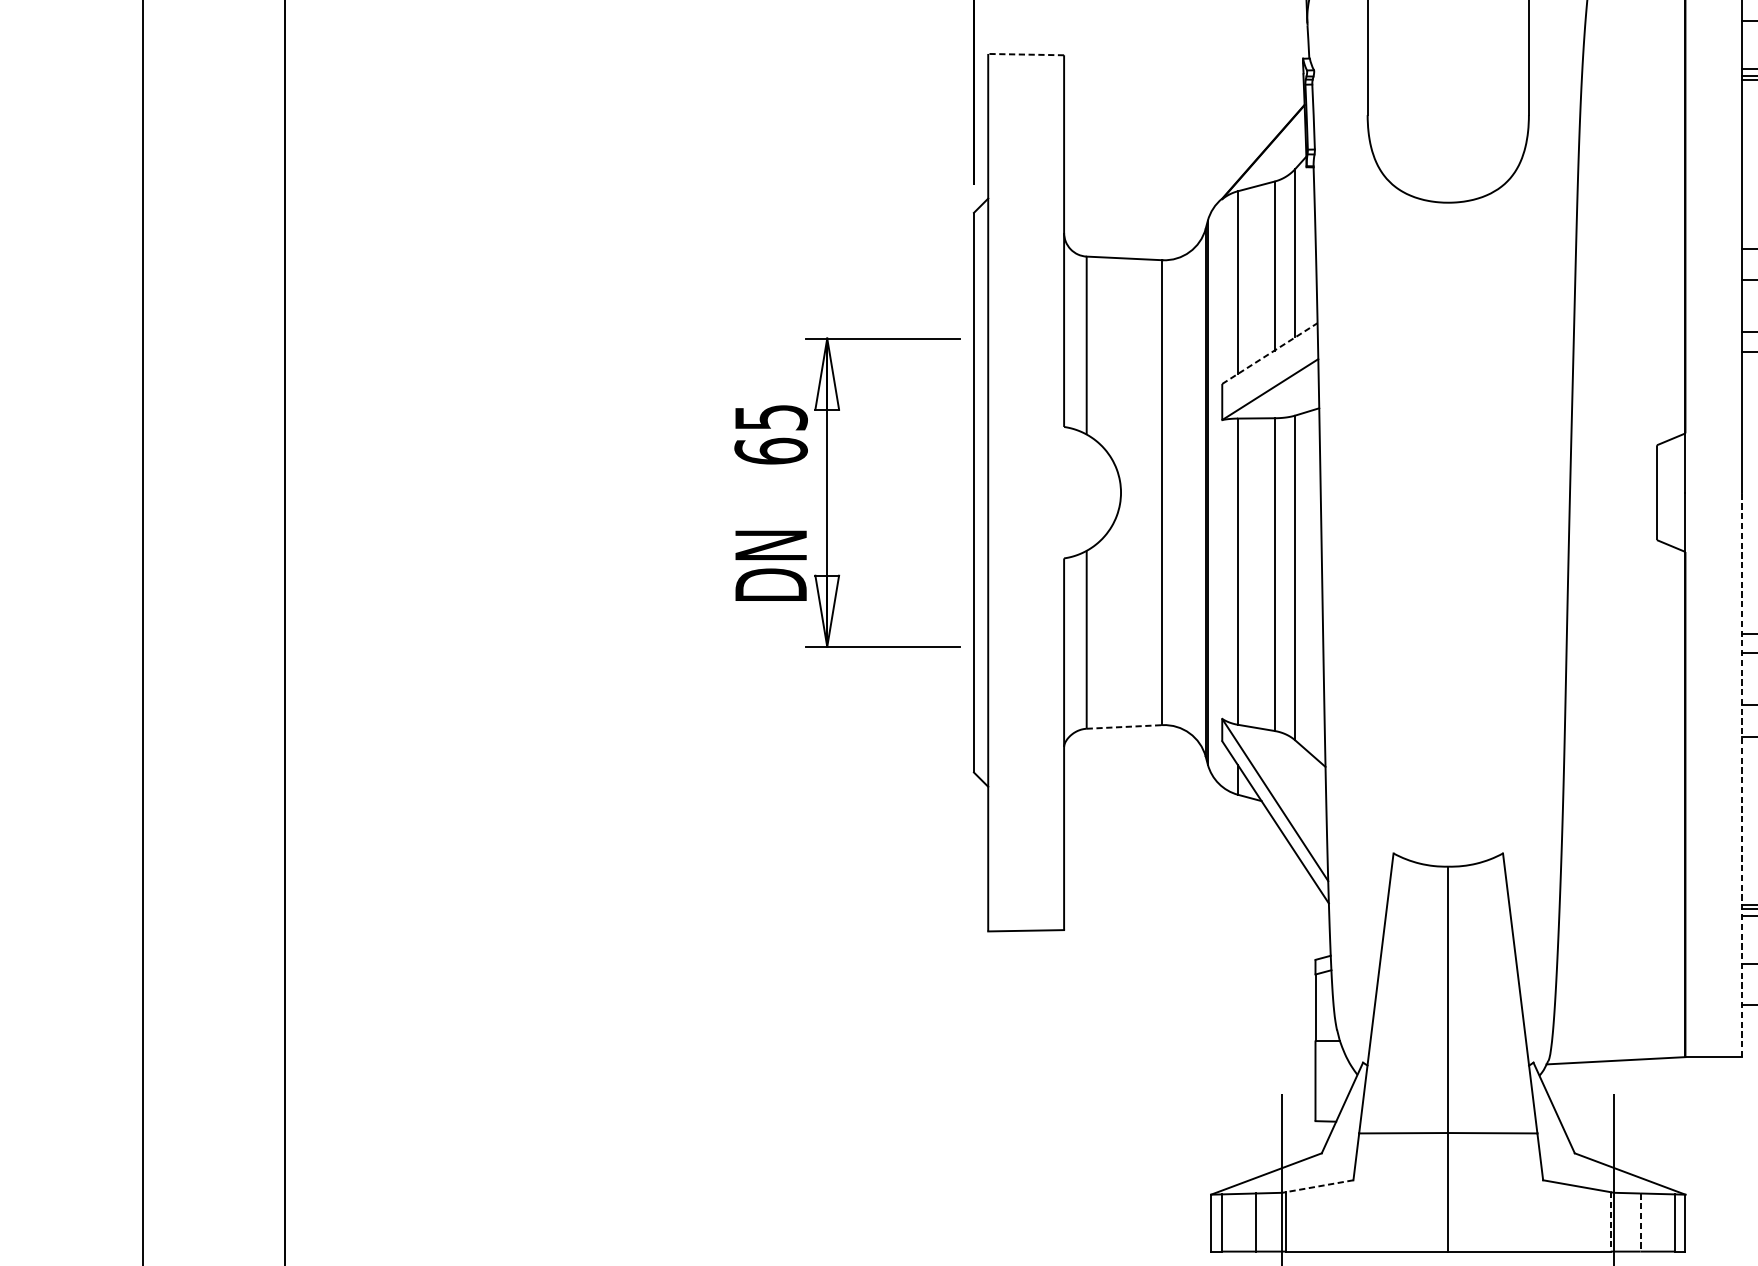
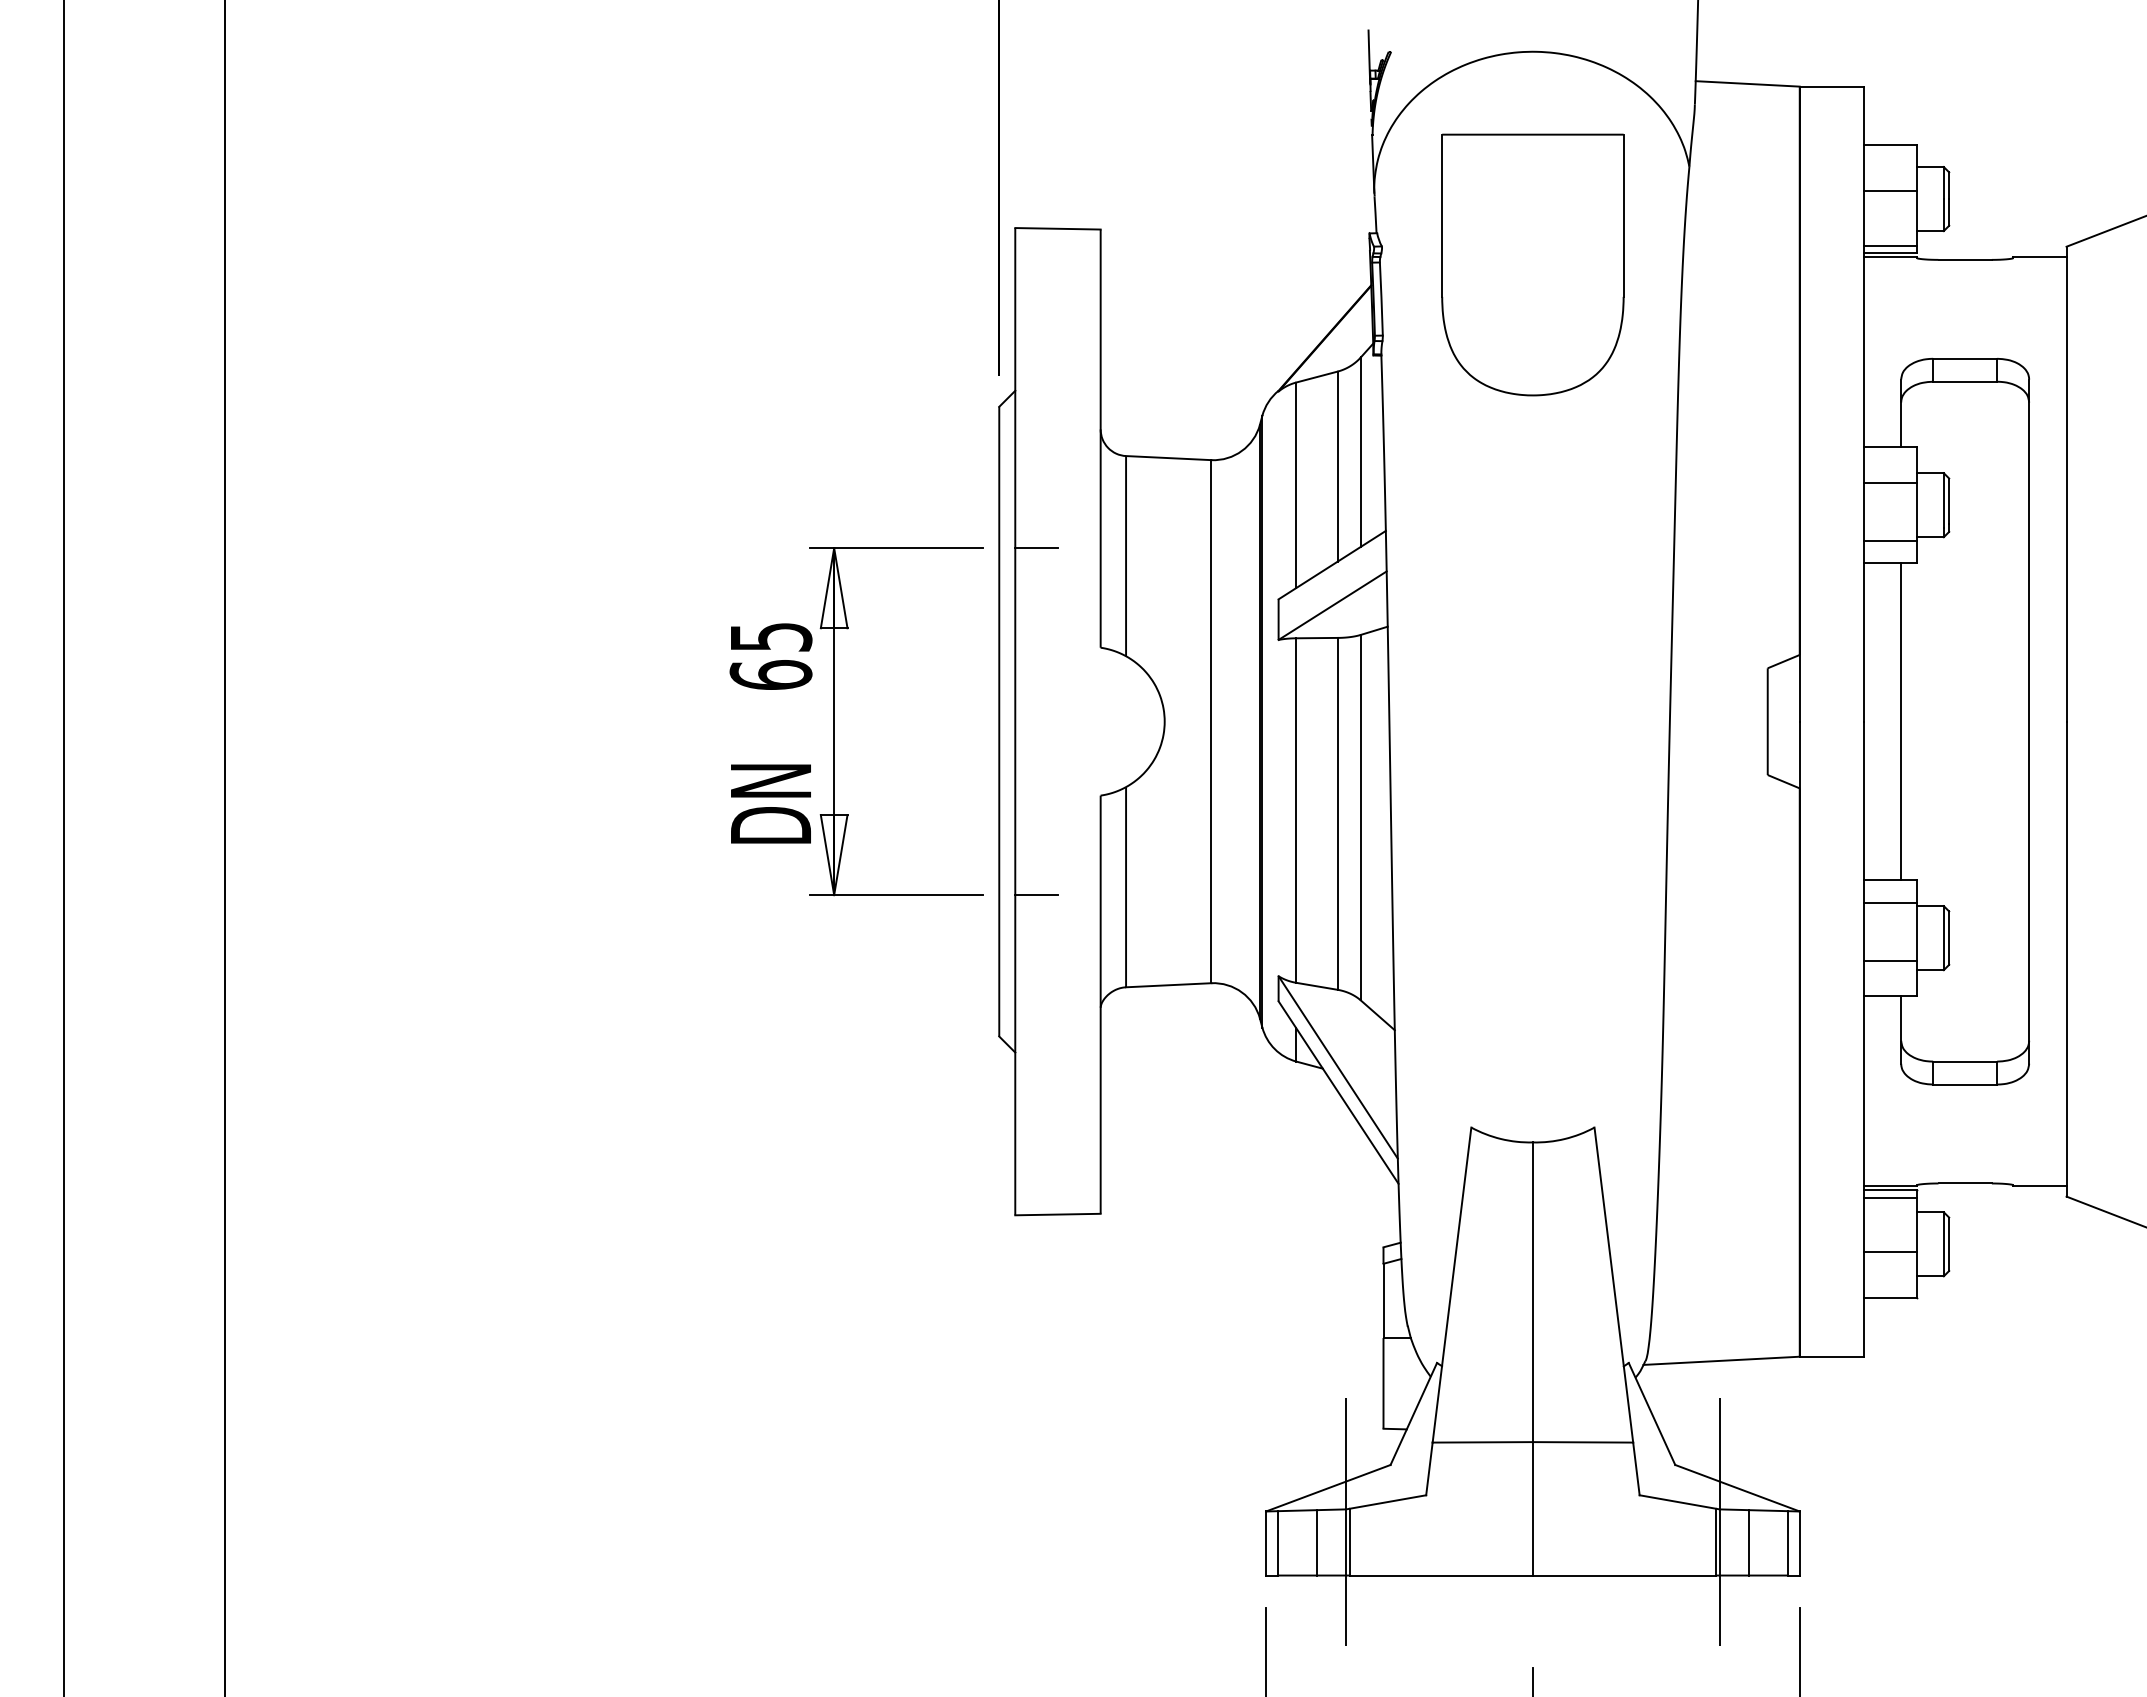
line: (1025, 54) -> (1057, 228), dashed -> solid
line: (1007, 338) -> (1036, 548), added
line: (1270, 353) -> (1332, 565), dashed -> solid
line: (1007, 647) -> (1036, 895), added
line: (1124, 727) -> (1168, 985), dashed -> solid
line: (1742, 775) -> (1863, 1039), dashed -> solid
line: (1319, 1185) -> (1388, 1501), dashed -> solid
line: (1610, 1222) -> (1715, 1542), dashed -> solid
line: (1640, 1222) -> (1749, 1542), dashed -> solid

